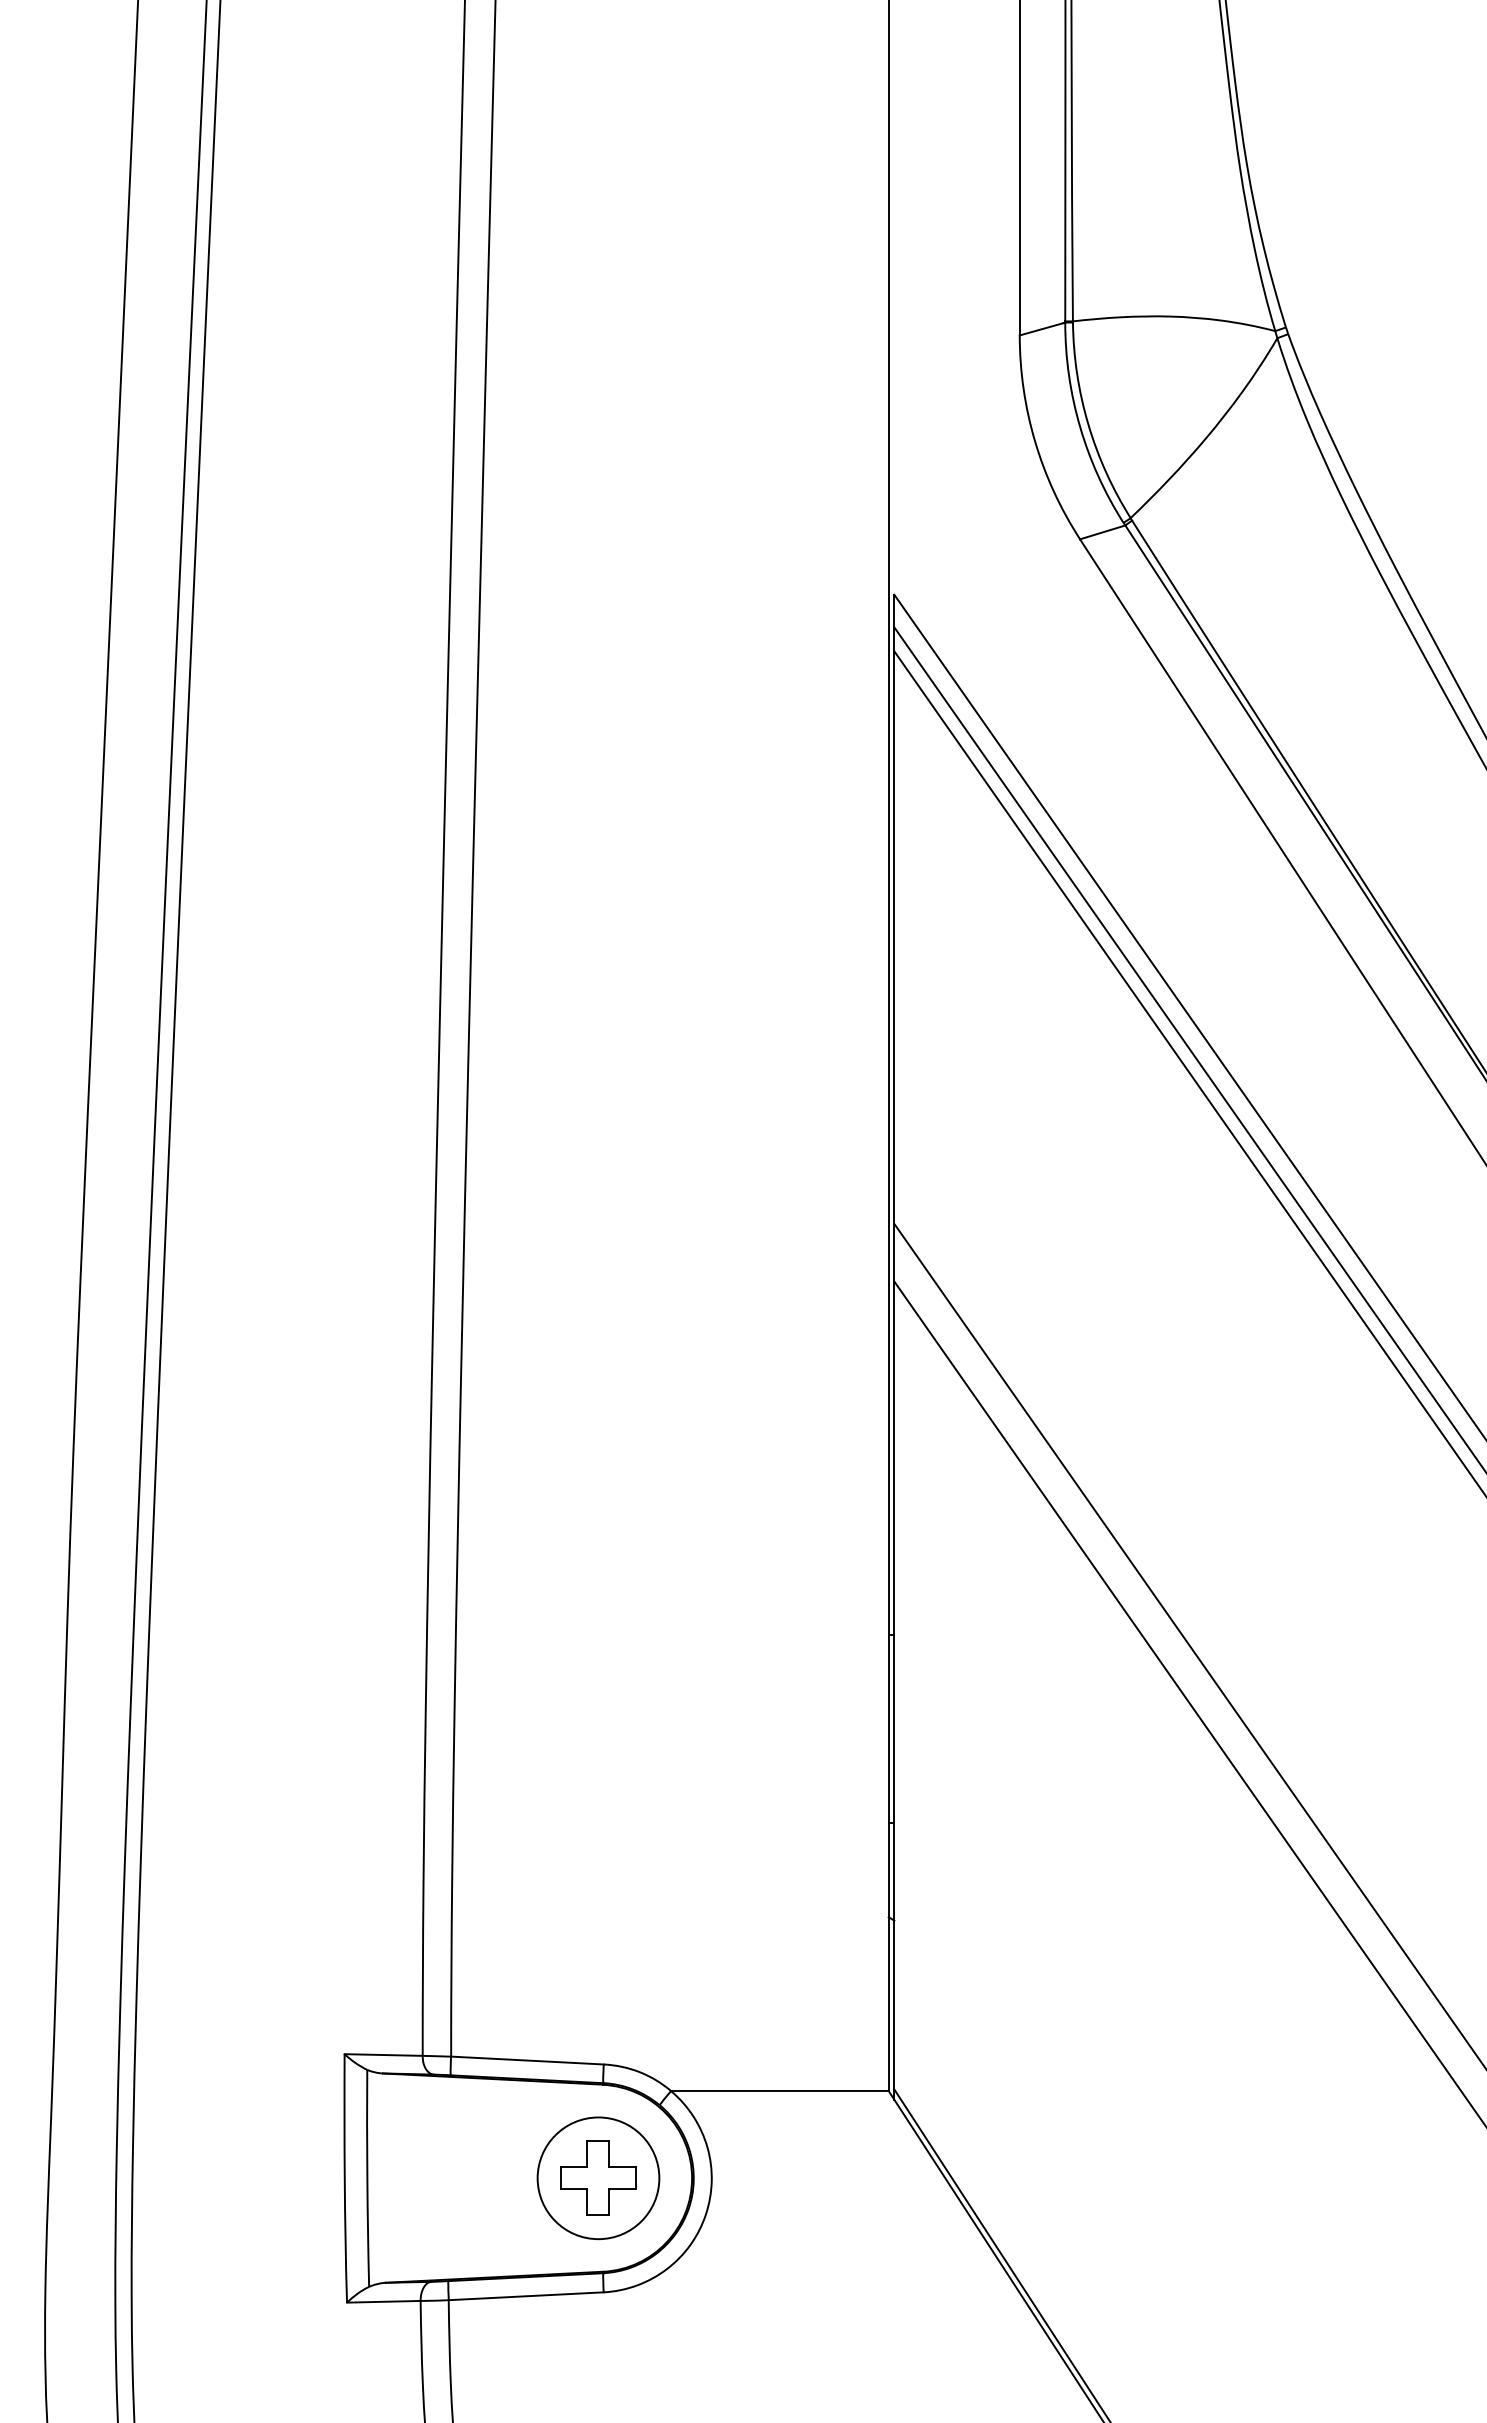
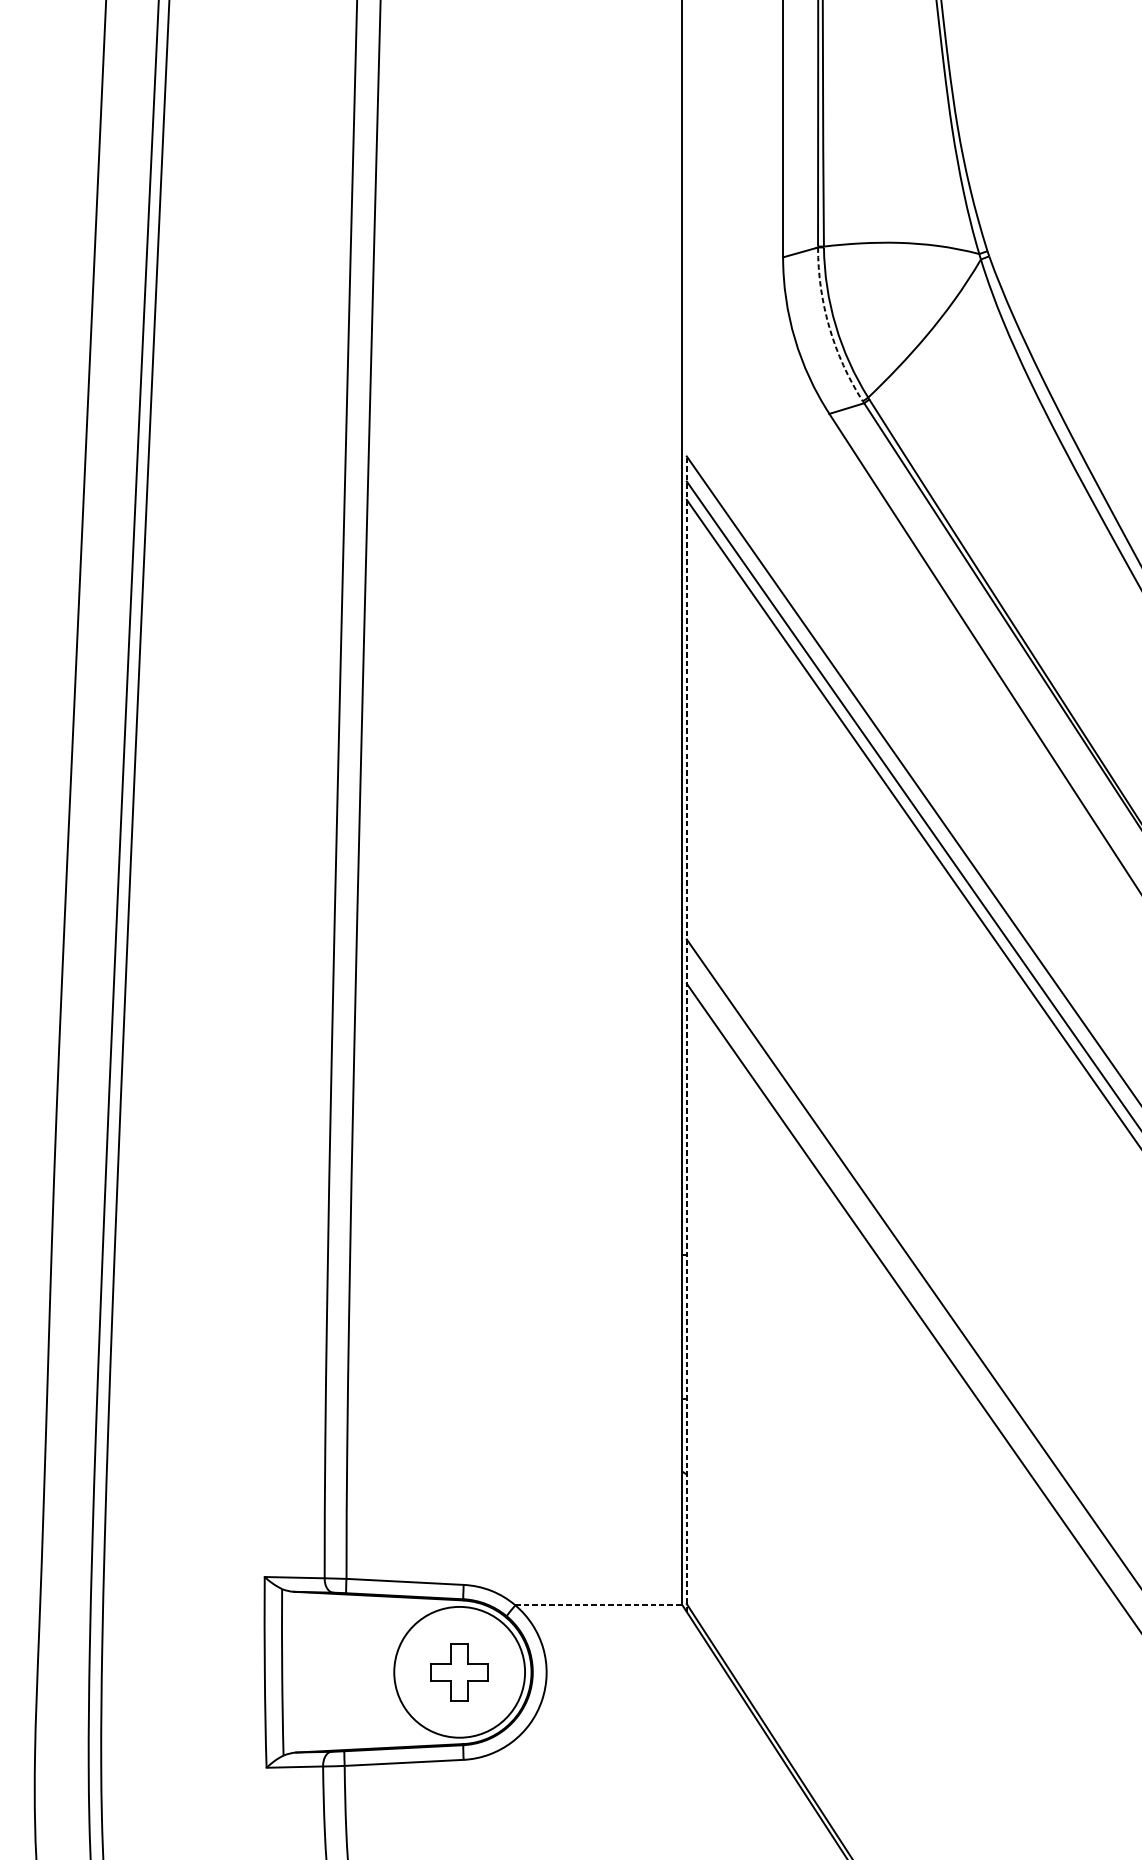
arc: (1080, 426) -> (829, 327), solid -> dashed
line: (894, 1346) -> (686, 1033), solid -> dashed
line: (779, 2091) -> (598, 1605), solid -> dashed
circle: (598, 2178) -> (459, 1672), size x1.4

